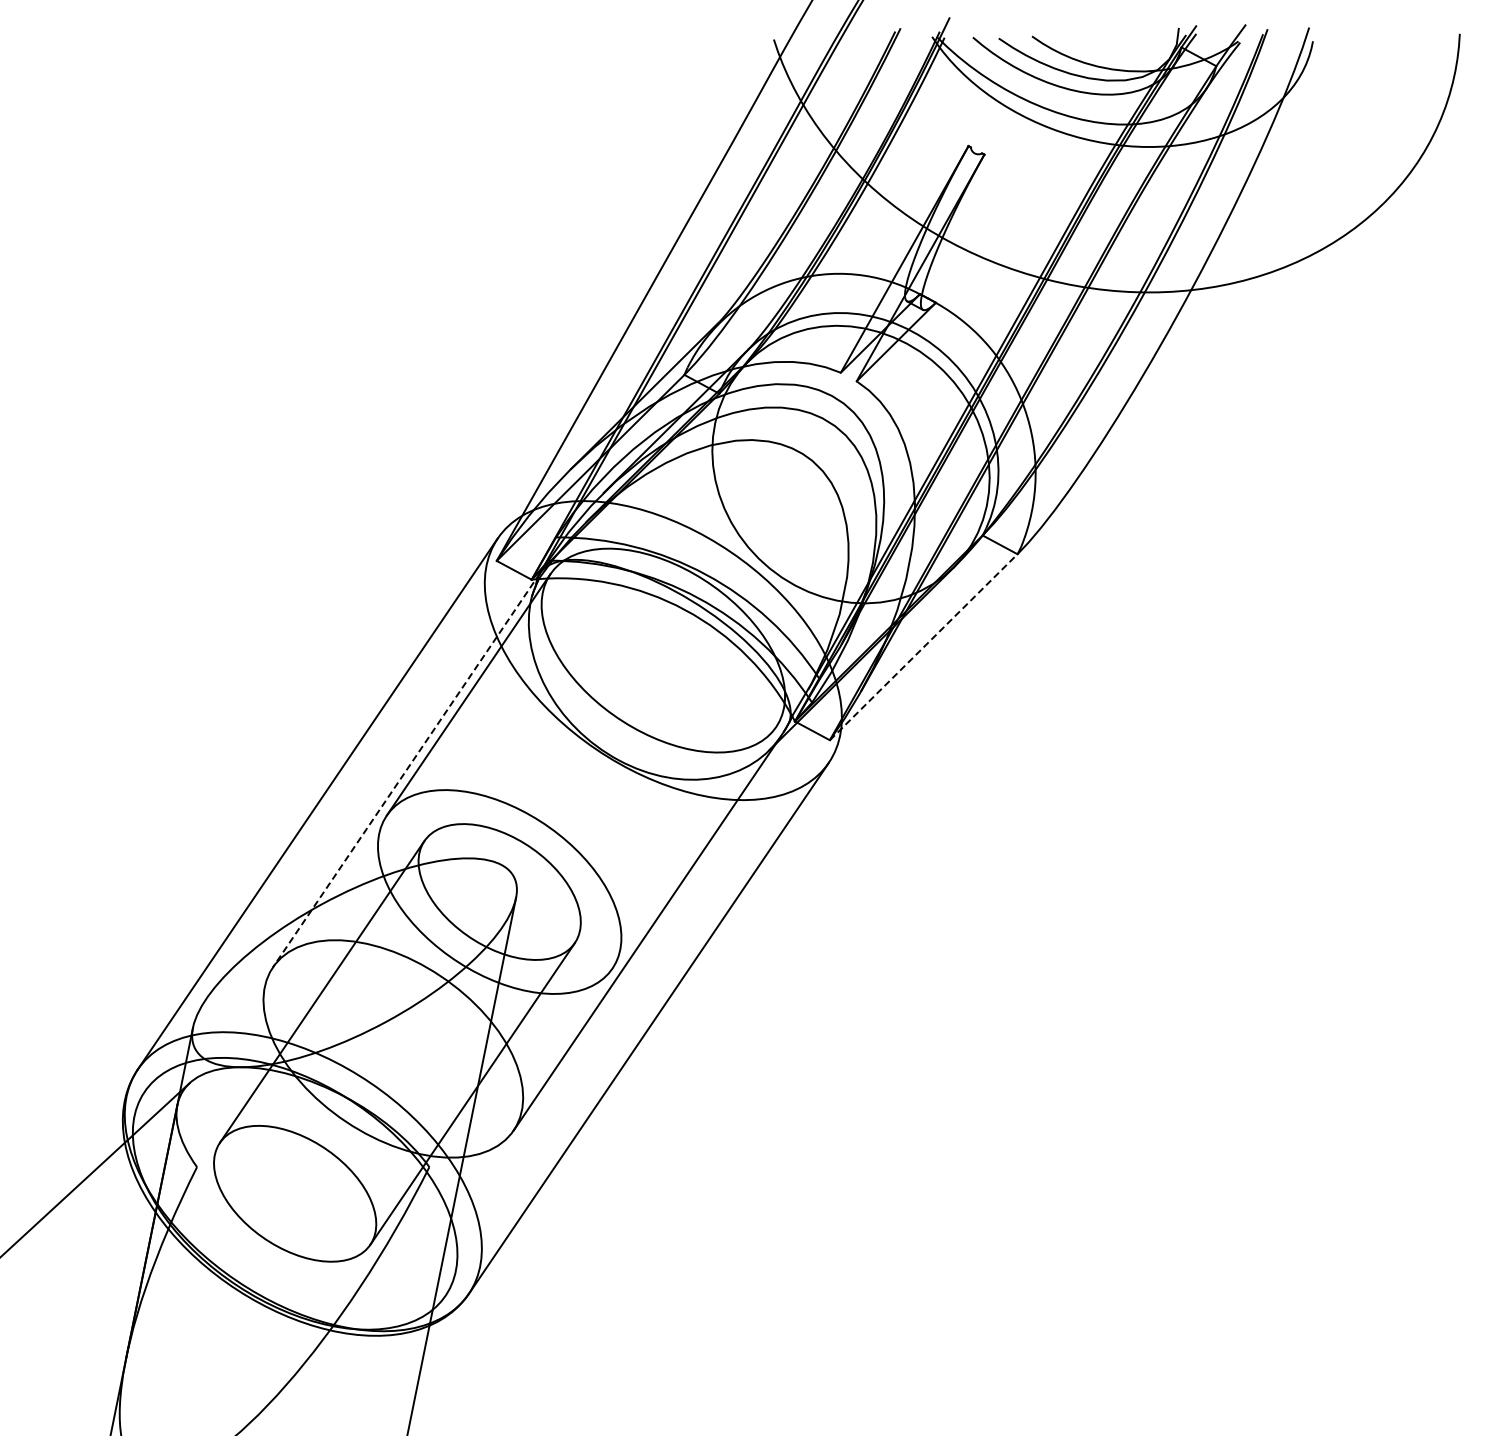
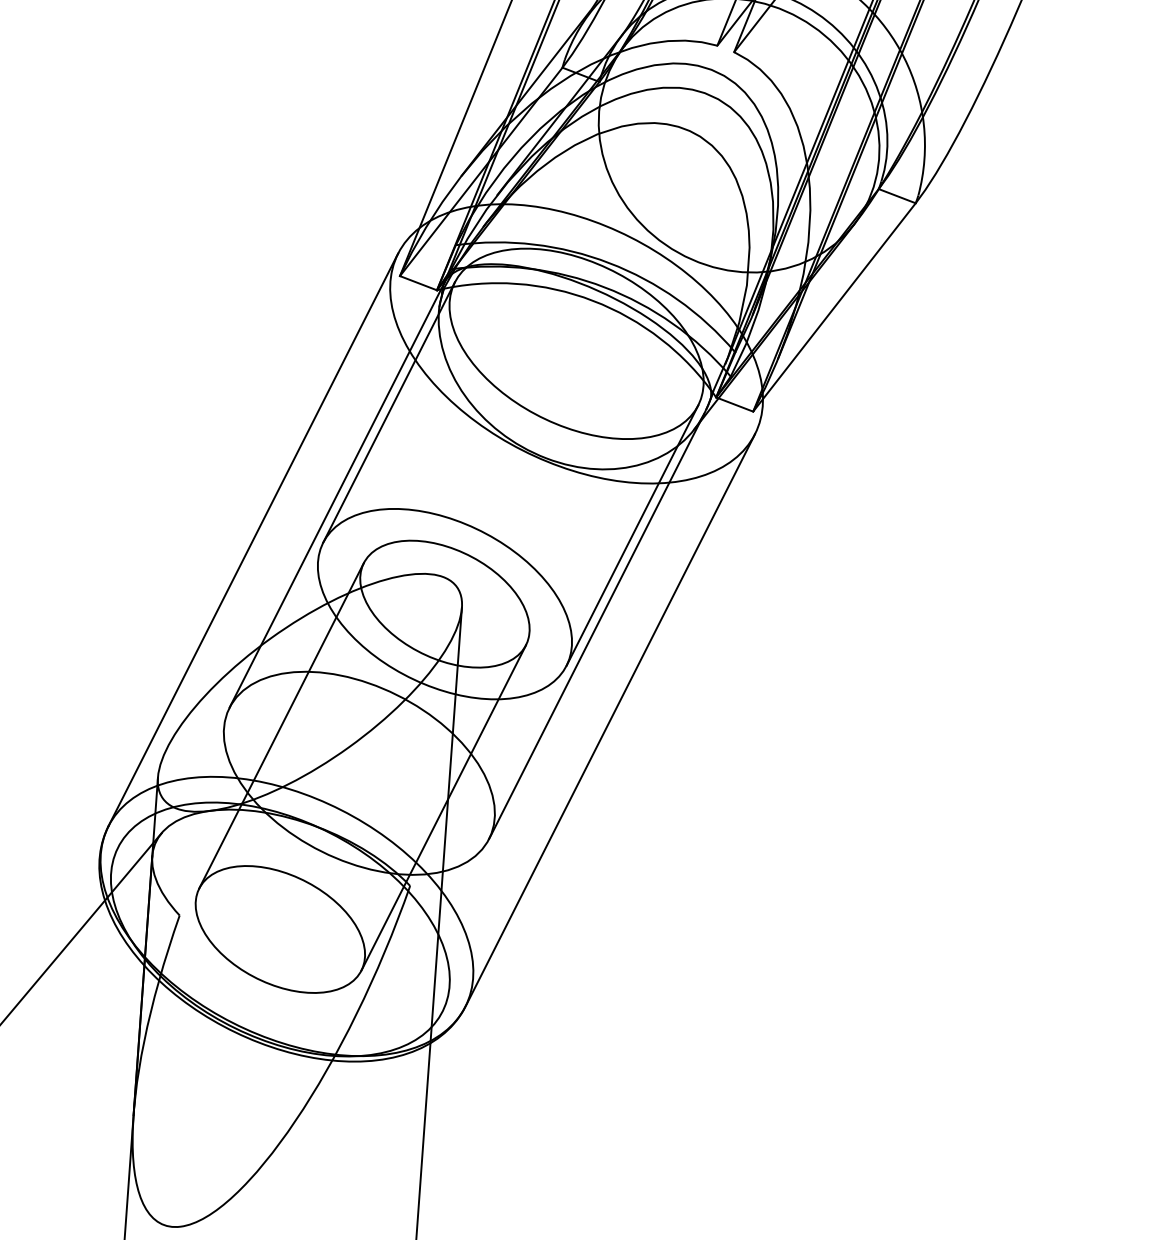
line: (924, 646) -> (835, 306), dashed -> solid
line: (406, 770) -> (337, 495), dashed -> solid
line: (694, 847) -> (632, 535), added

